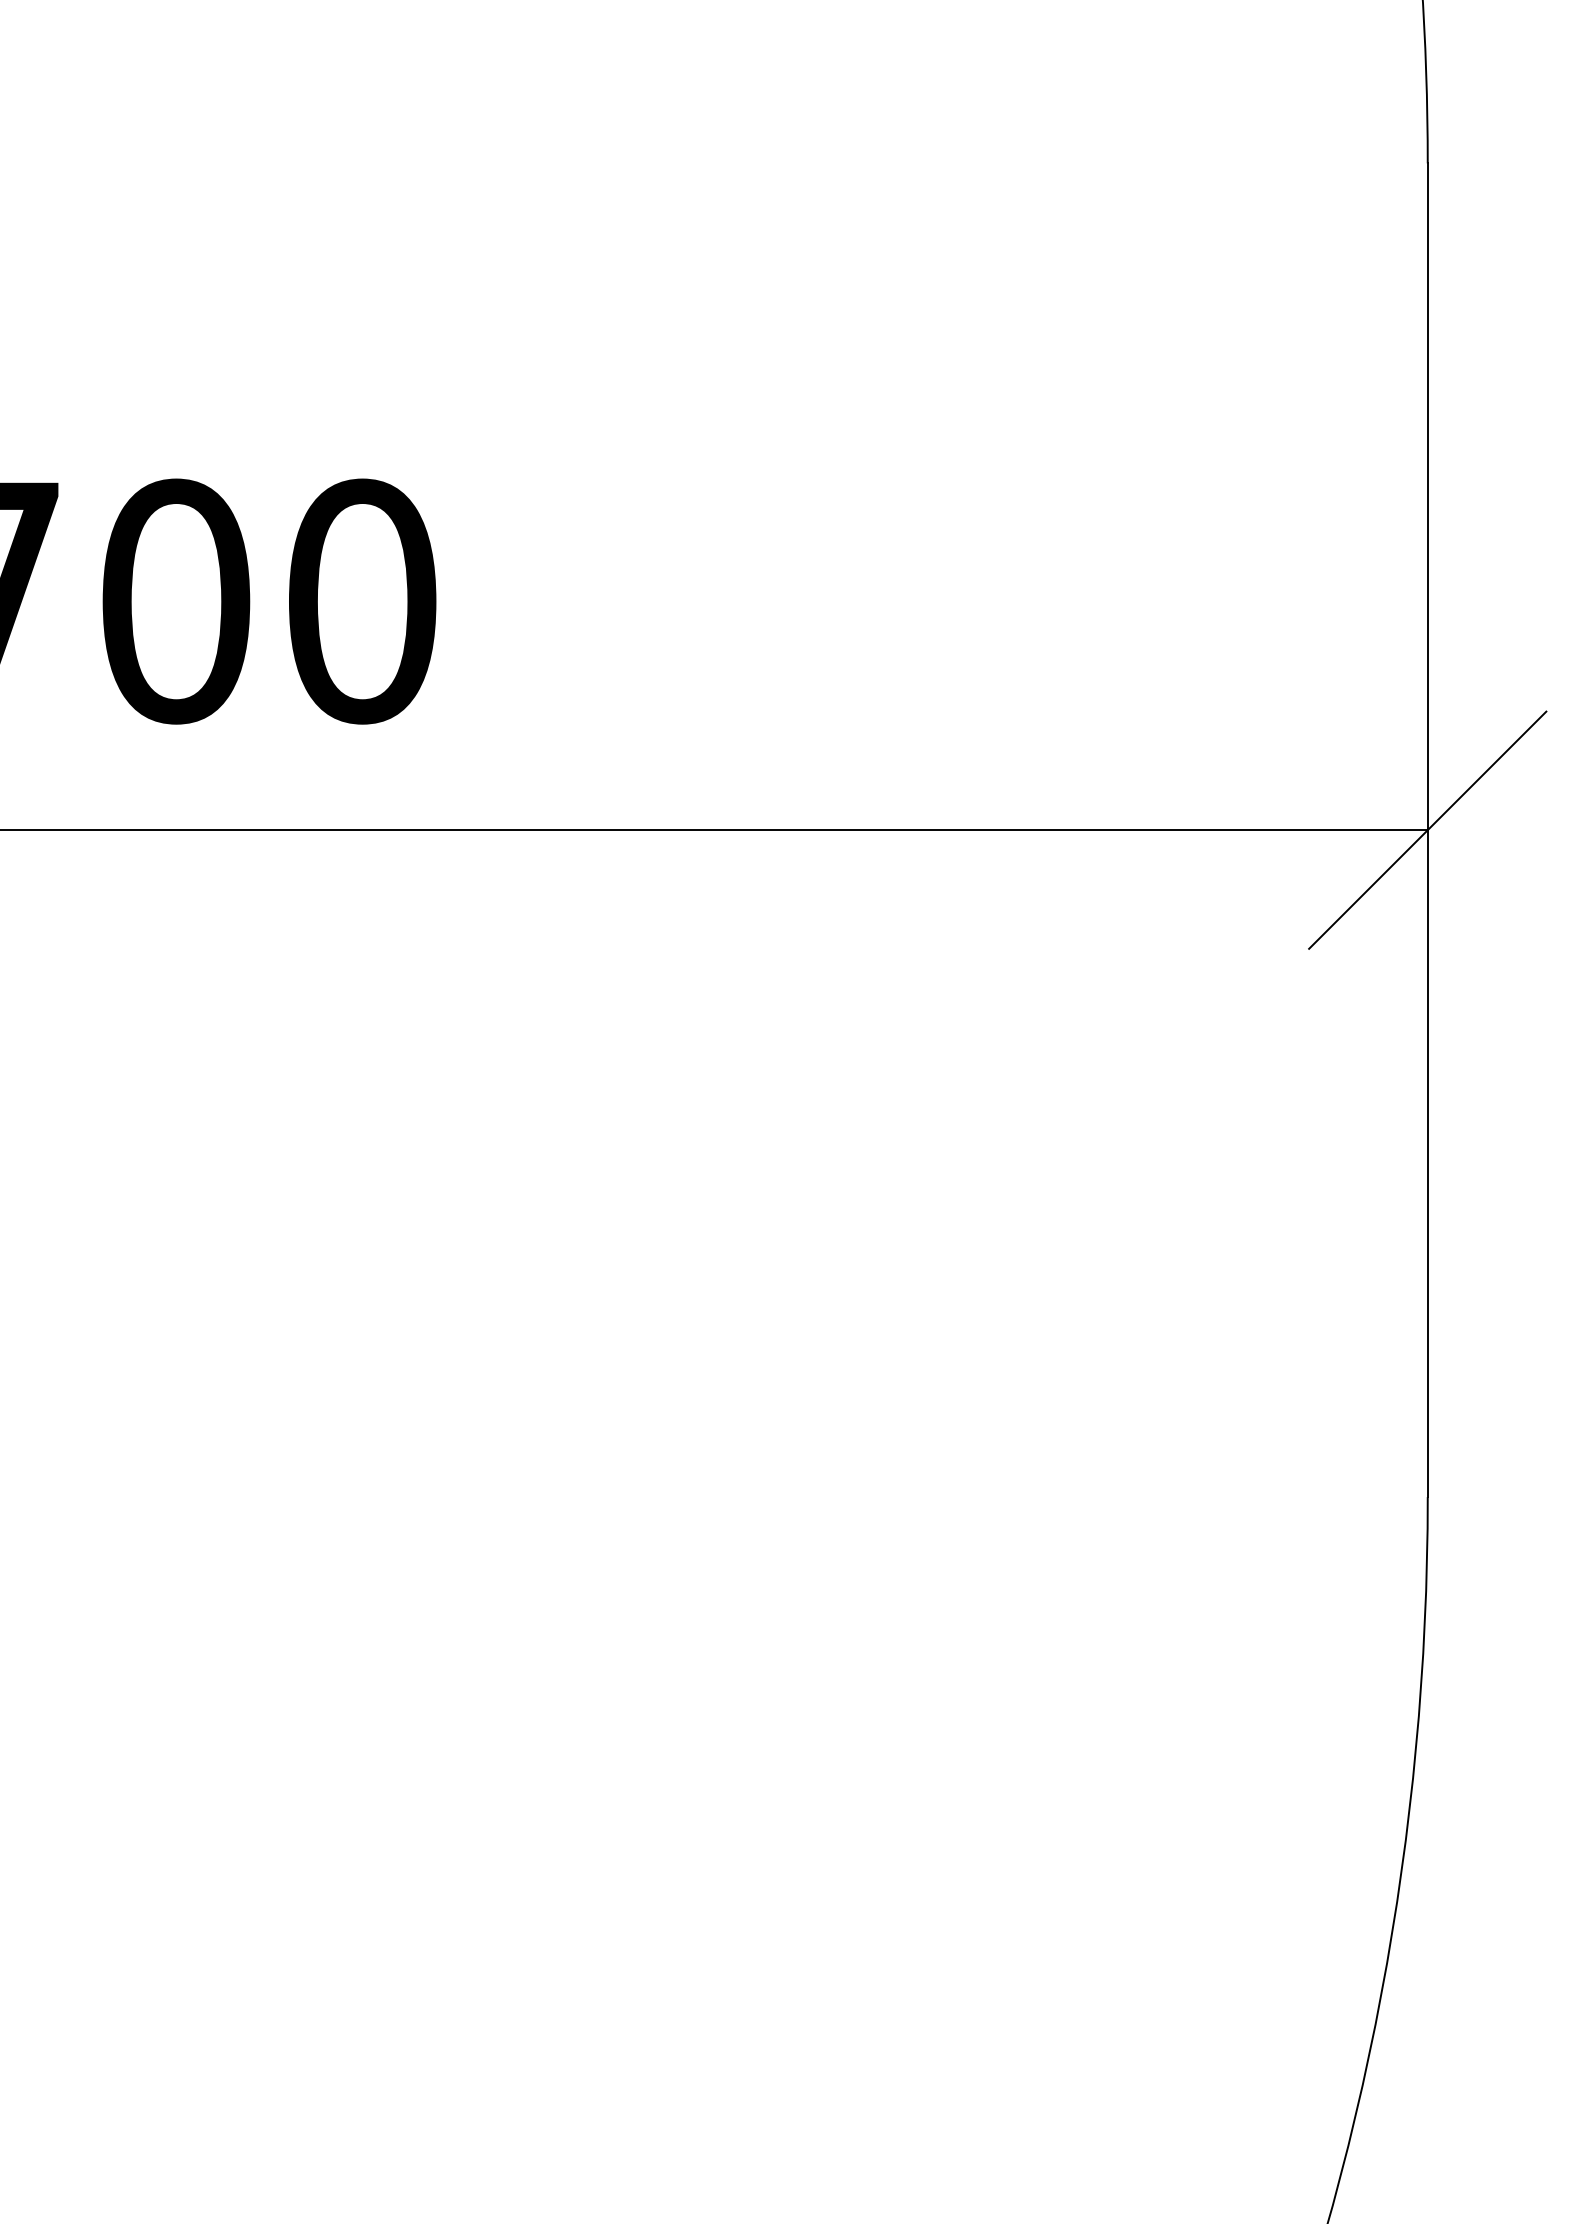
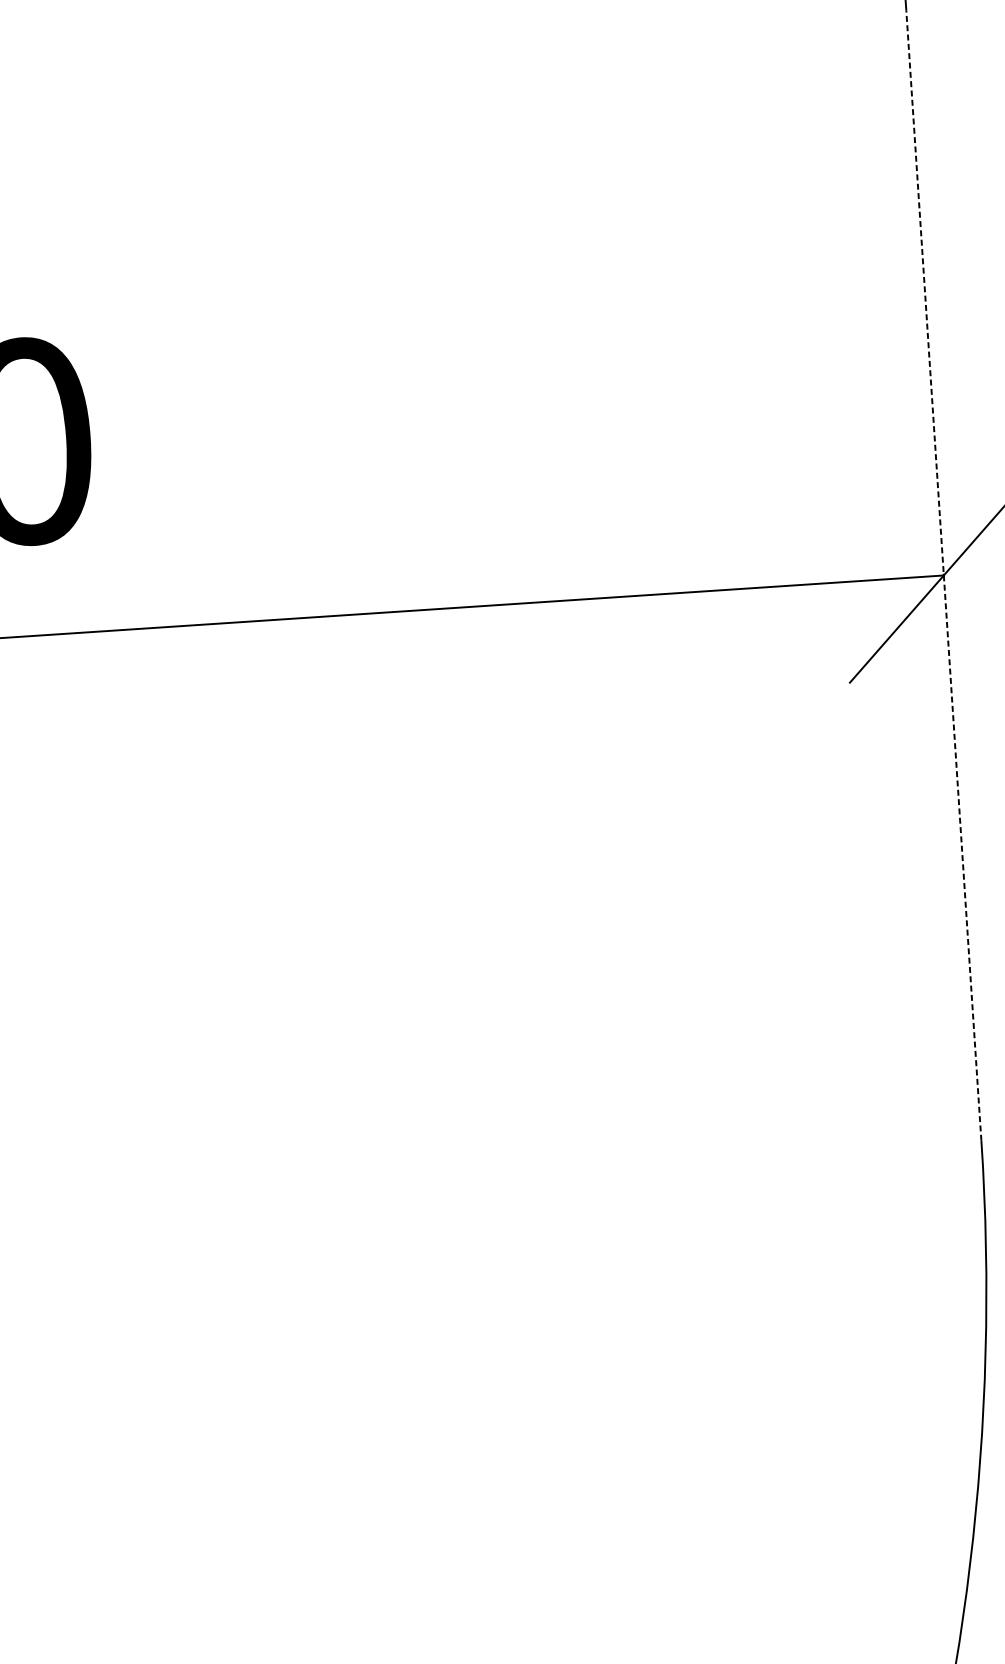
line: (1427, 830) -> (943, 575), solid -> dashed

